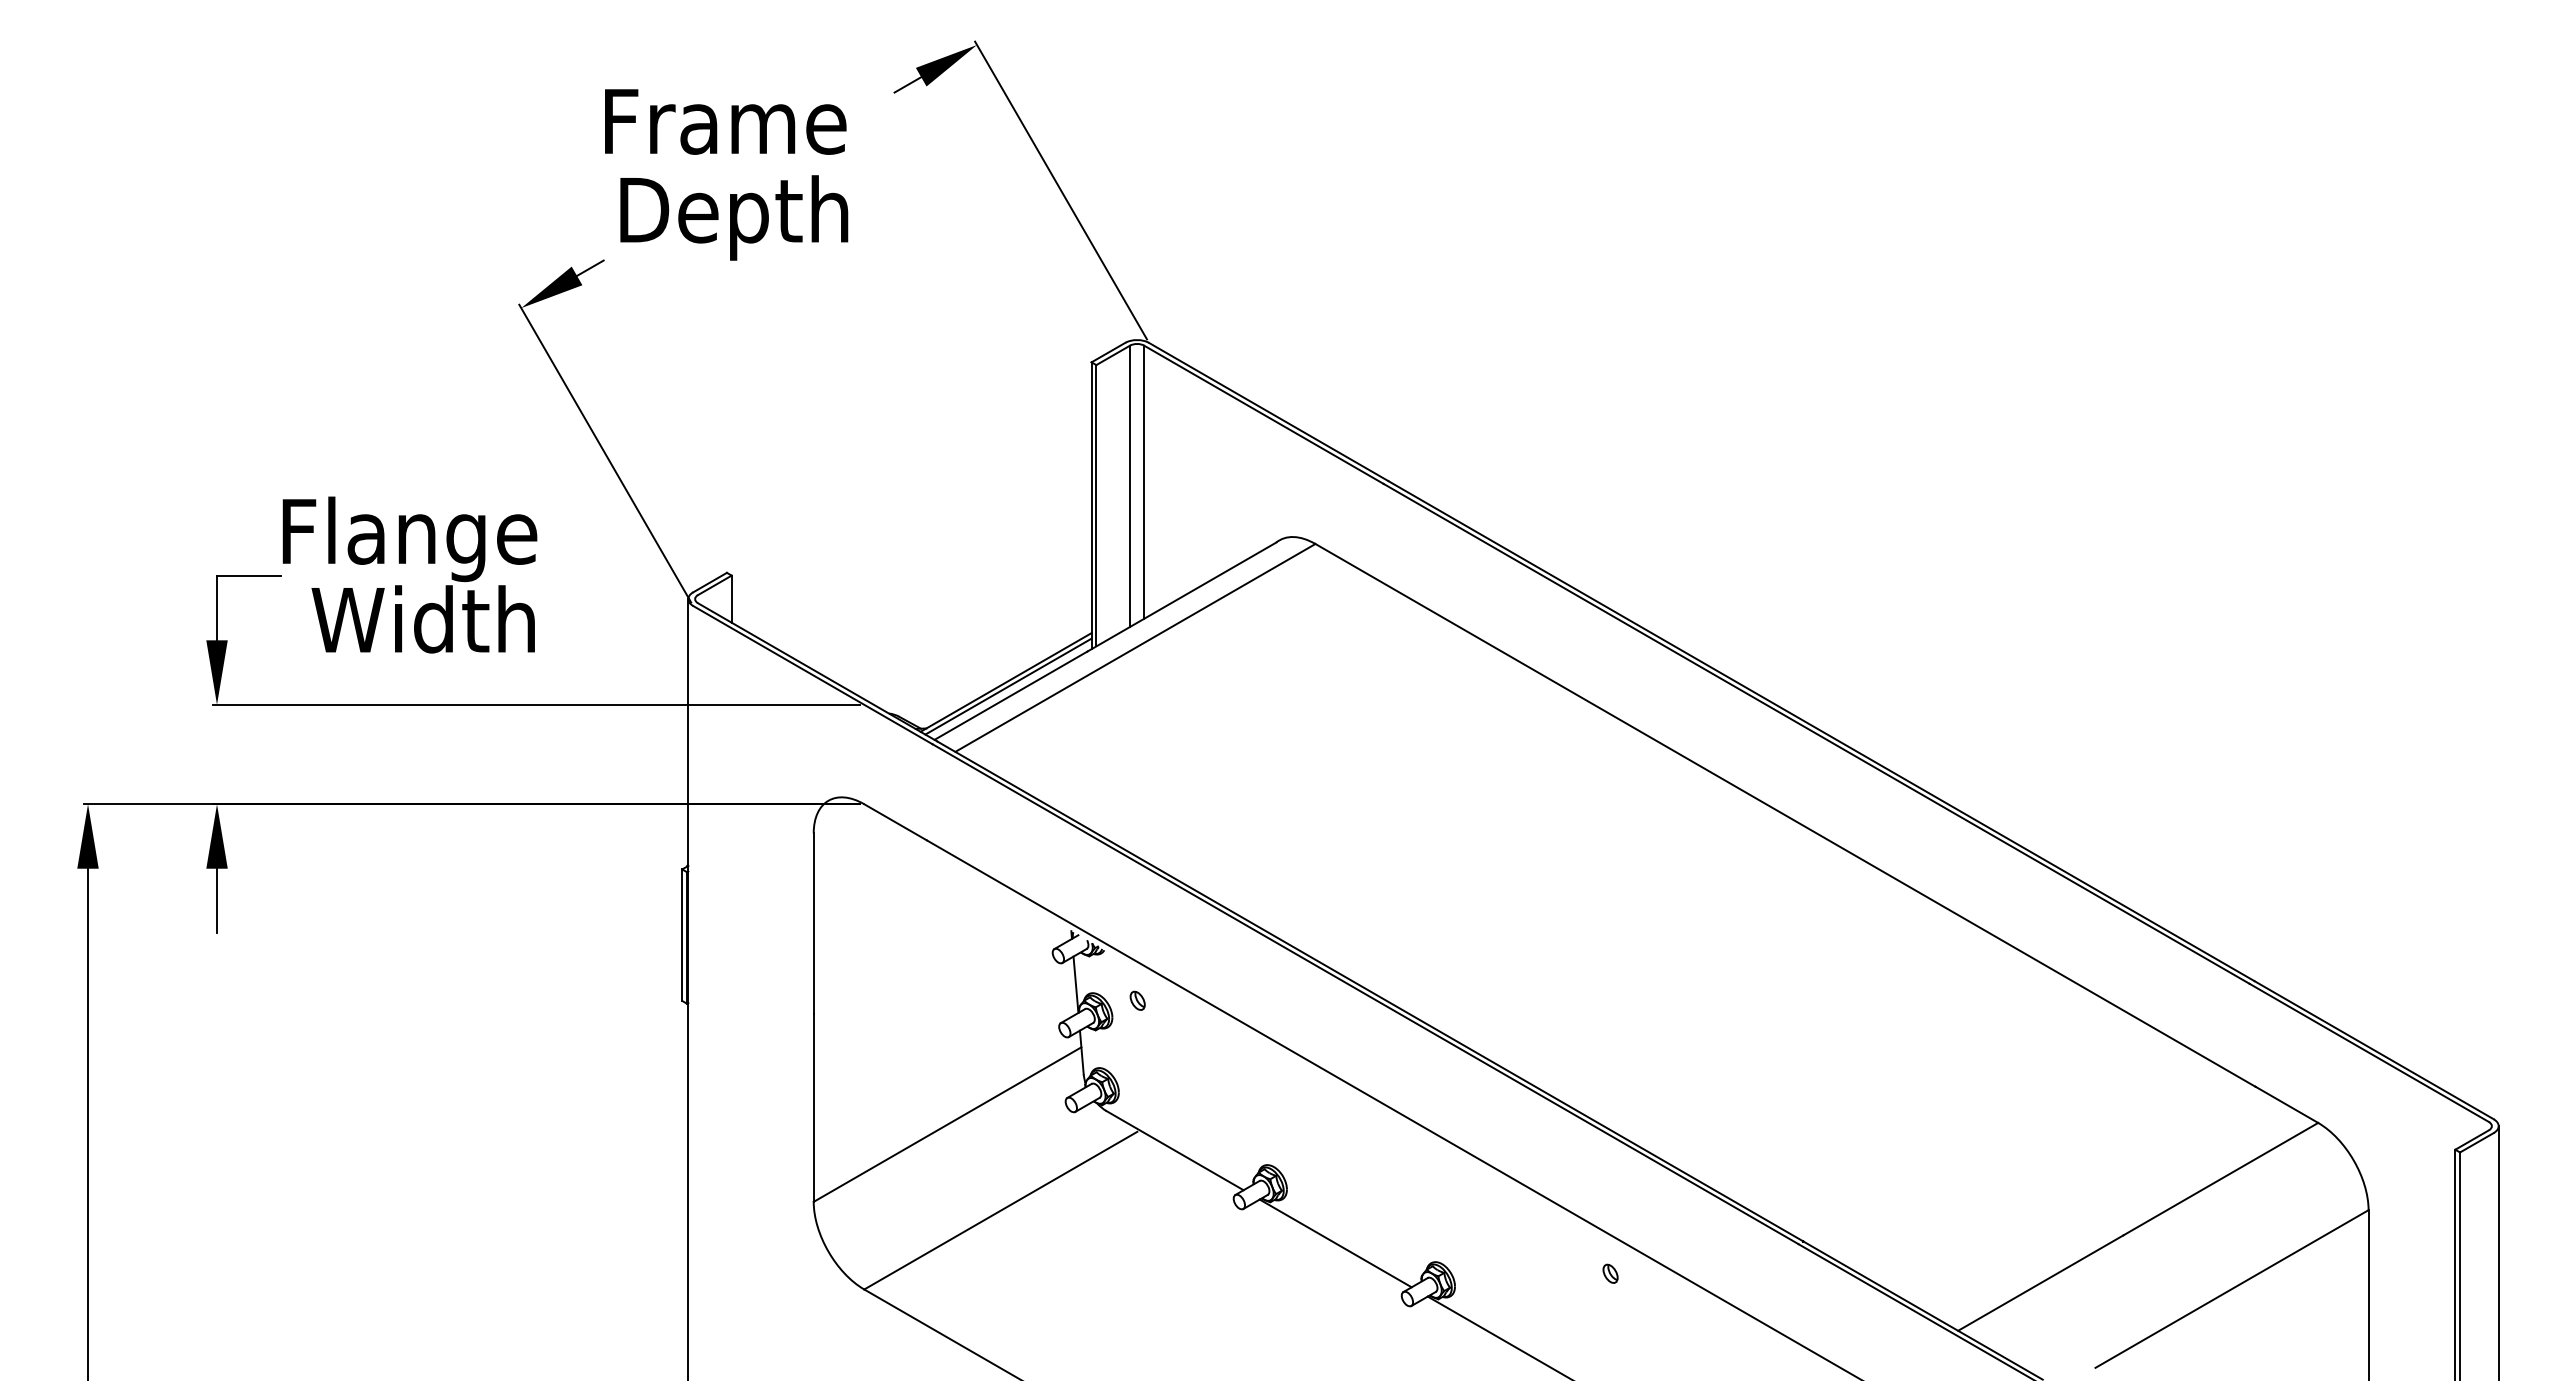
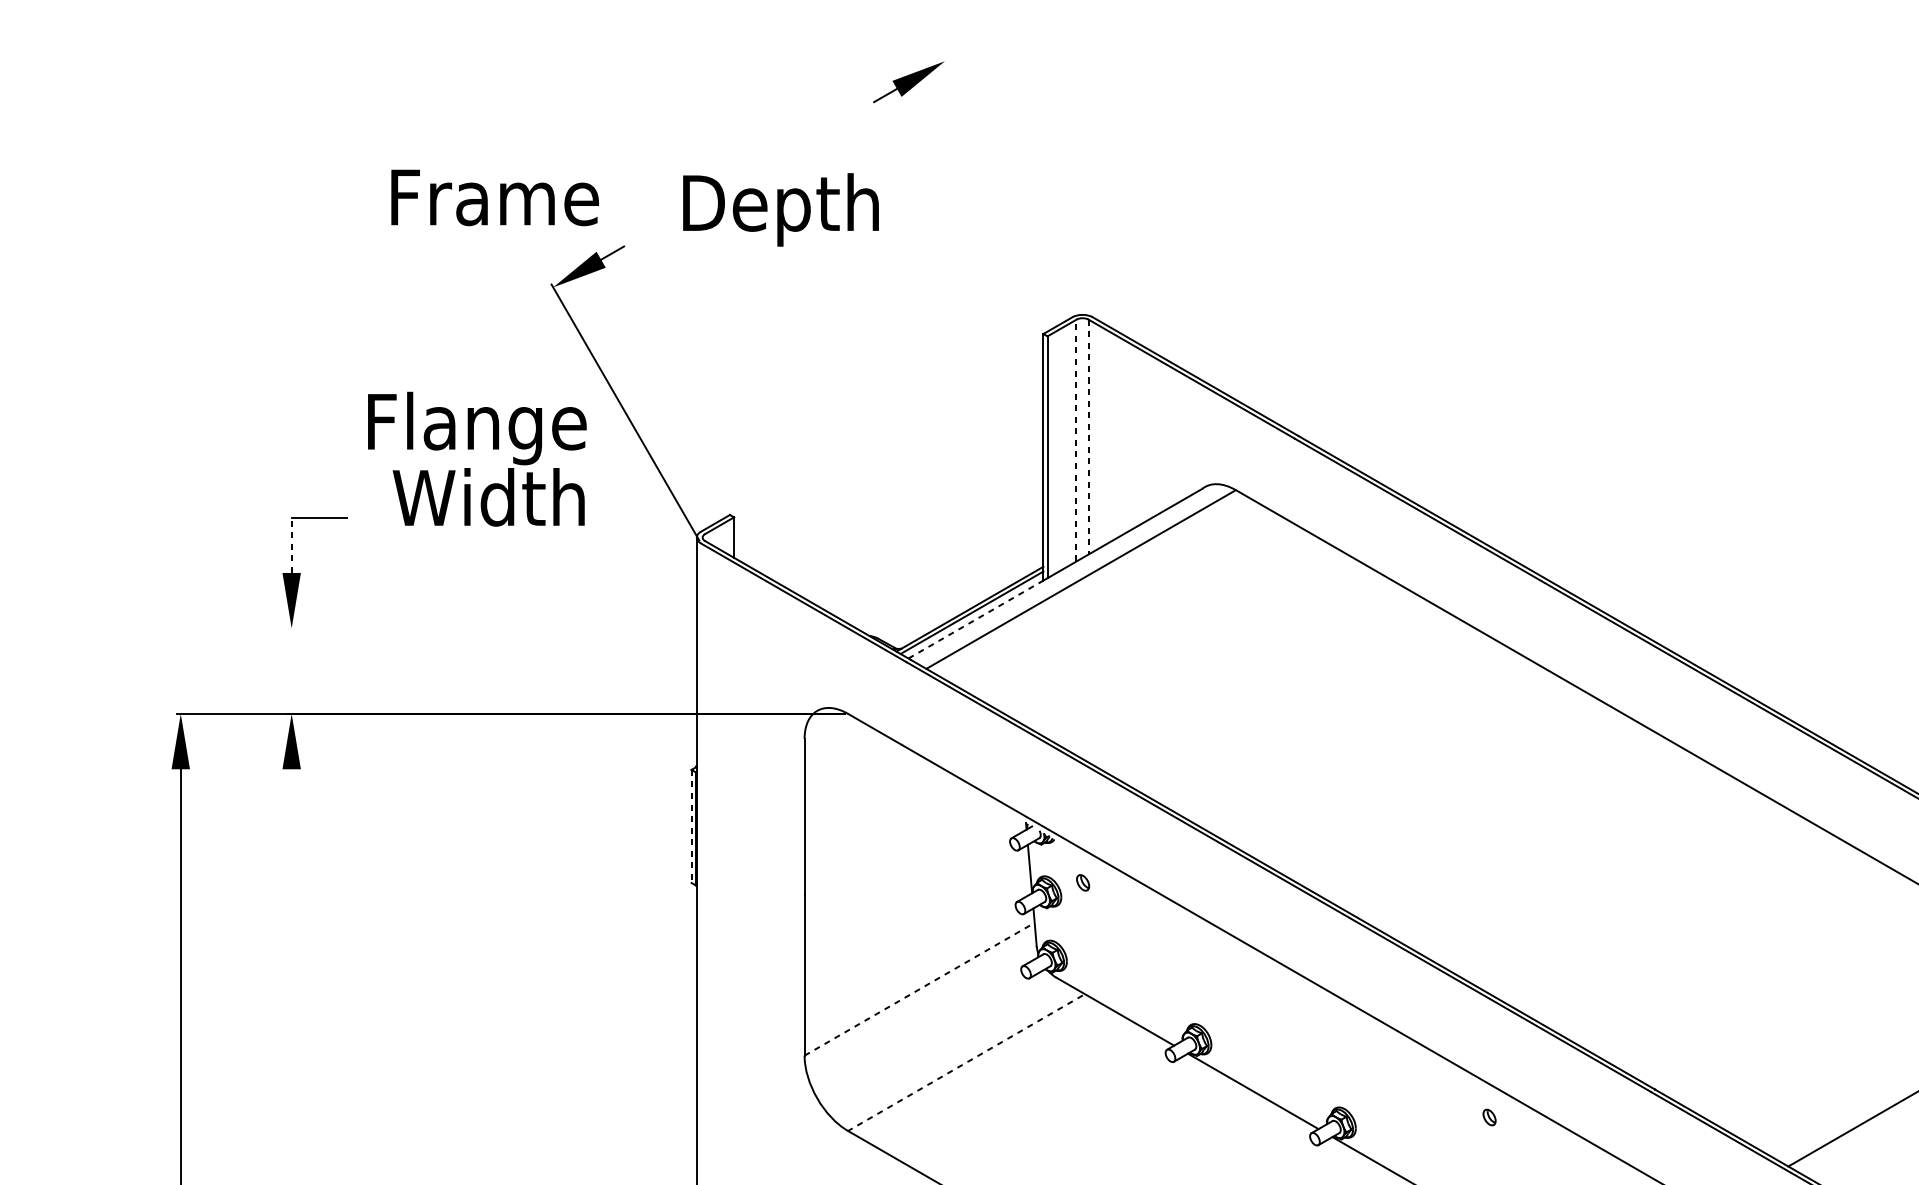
text: (725, 121) -> (494, 197), moved
line: (1061, 190) -> (1017, 186), removed
text: (734, 217) -> (781, 209), moved
line: (1144, 482) -> (1088, 437), solid -> dashed
line: (1130, 486) -> (1076, 440), solid -> dashed
text: (409, 574) -> (476, 458), moved
line: (217, 607) -> (292, 544), solid -> dashed
line: (1011, 695) -> (974, 620), solid -> dashed
line: (536, 704) -> (566, 628), removed
line: (217, 900) -> (292, 796), removed
line: (682, 935) -> (691, 826), solid -> dashed
line: (947, 1124) -> (919, 989), solid -> dashed
line: (1000, 1210) -> (965, 1063), solid -> dashed

